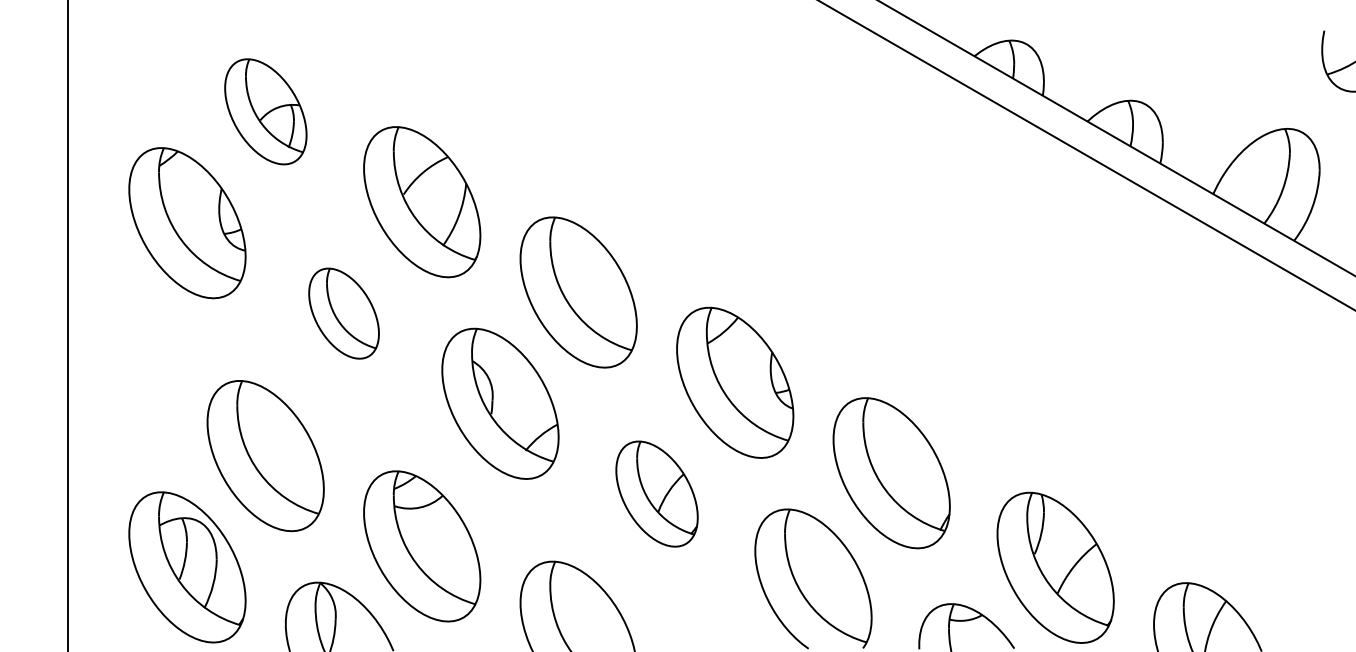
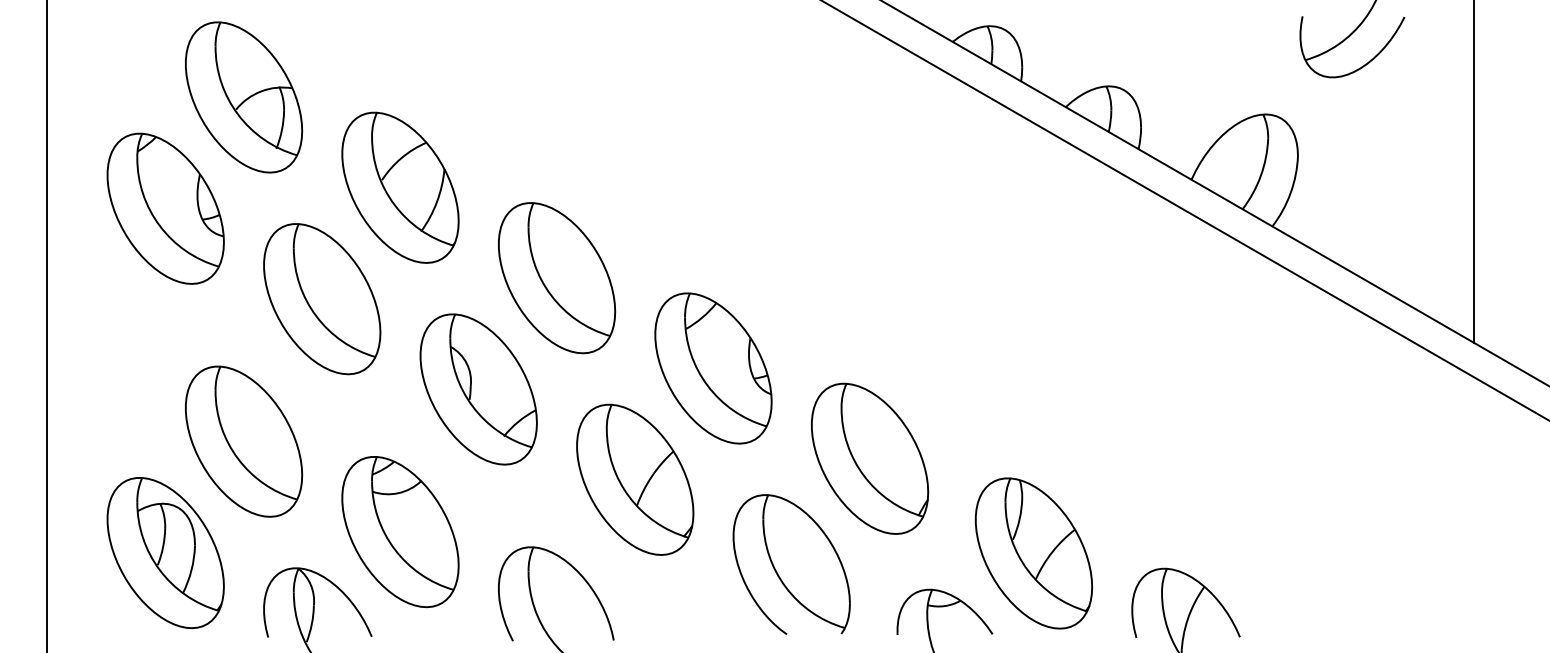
part: (266, 111) -> (244, 97), size x1.43
part: (344, 313) -> (322, 299), size x1.67
part: (657, 493) -> (635, 479), size x1.43

